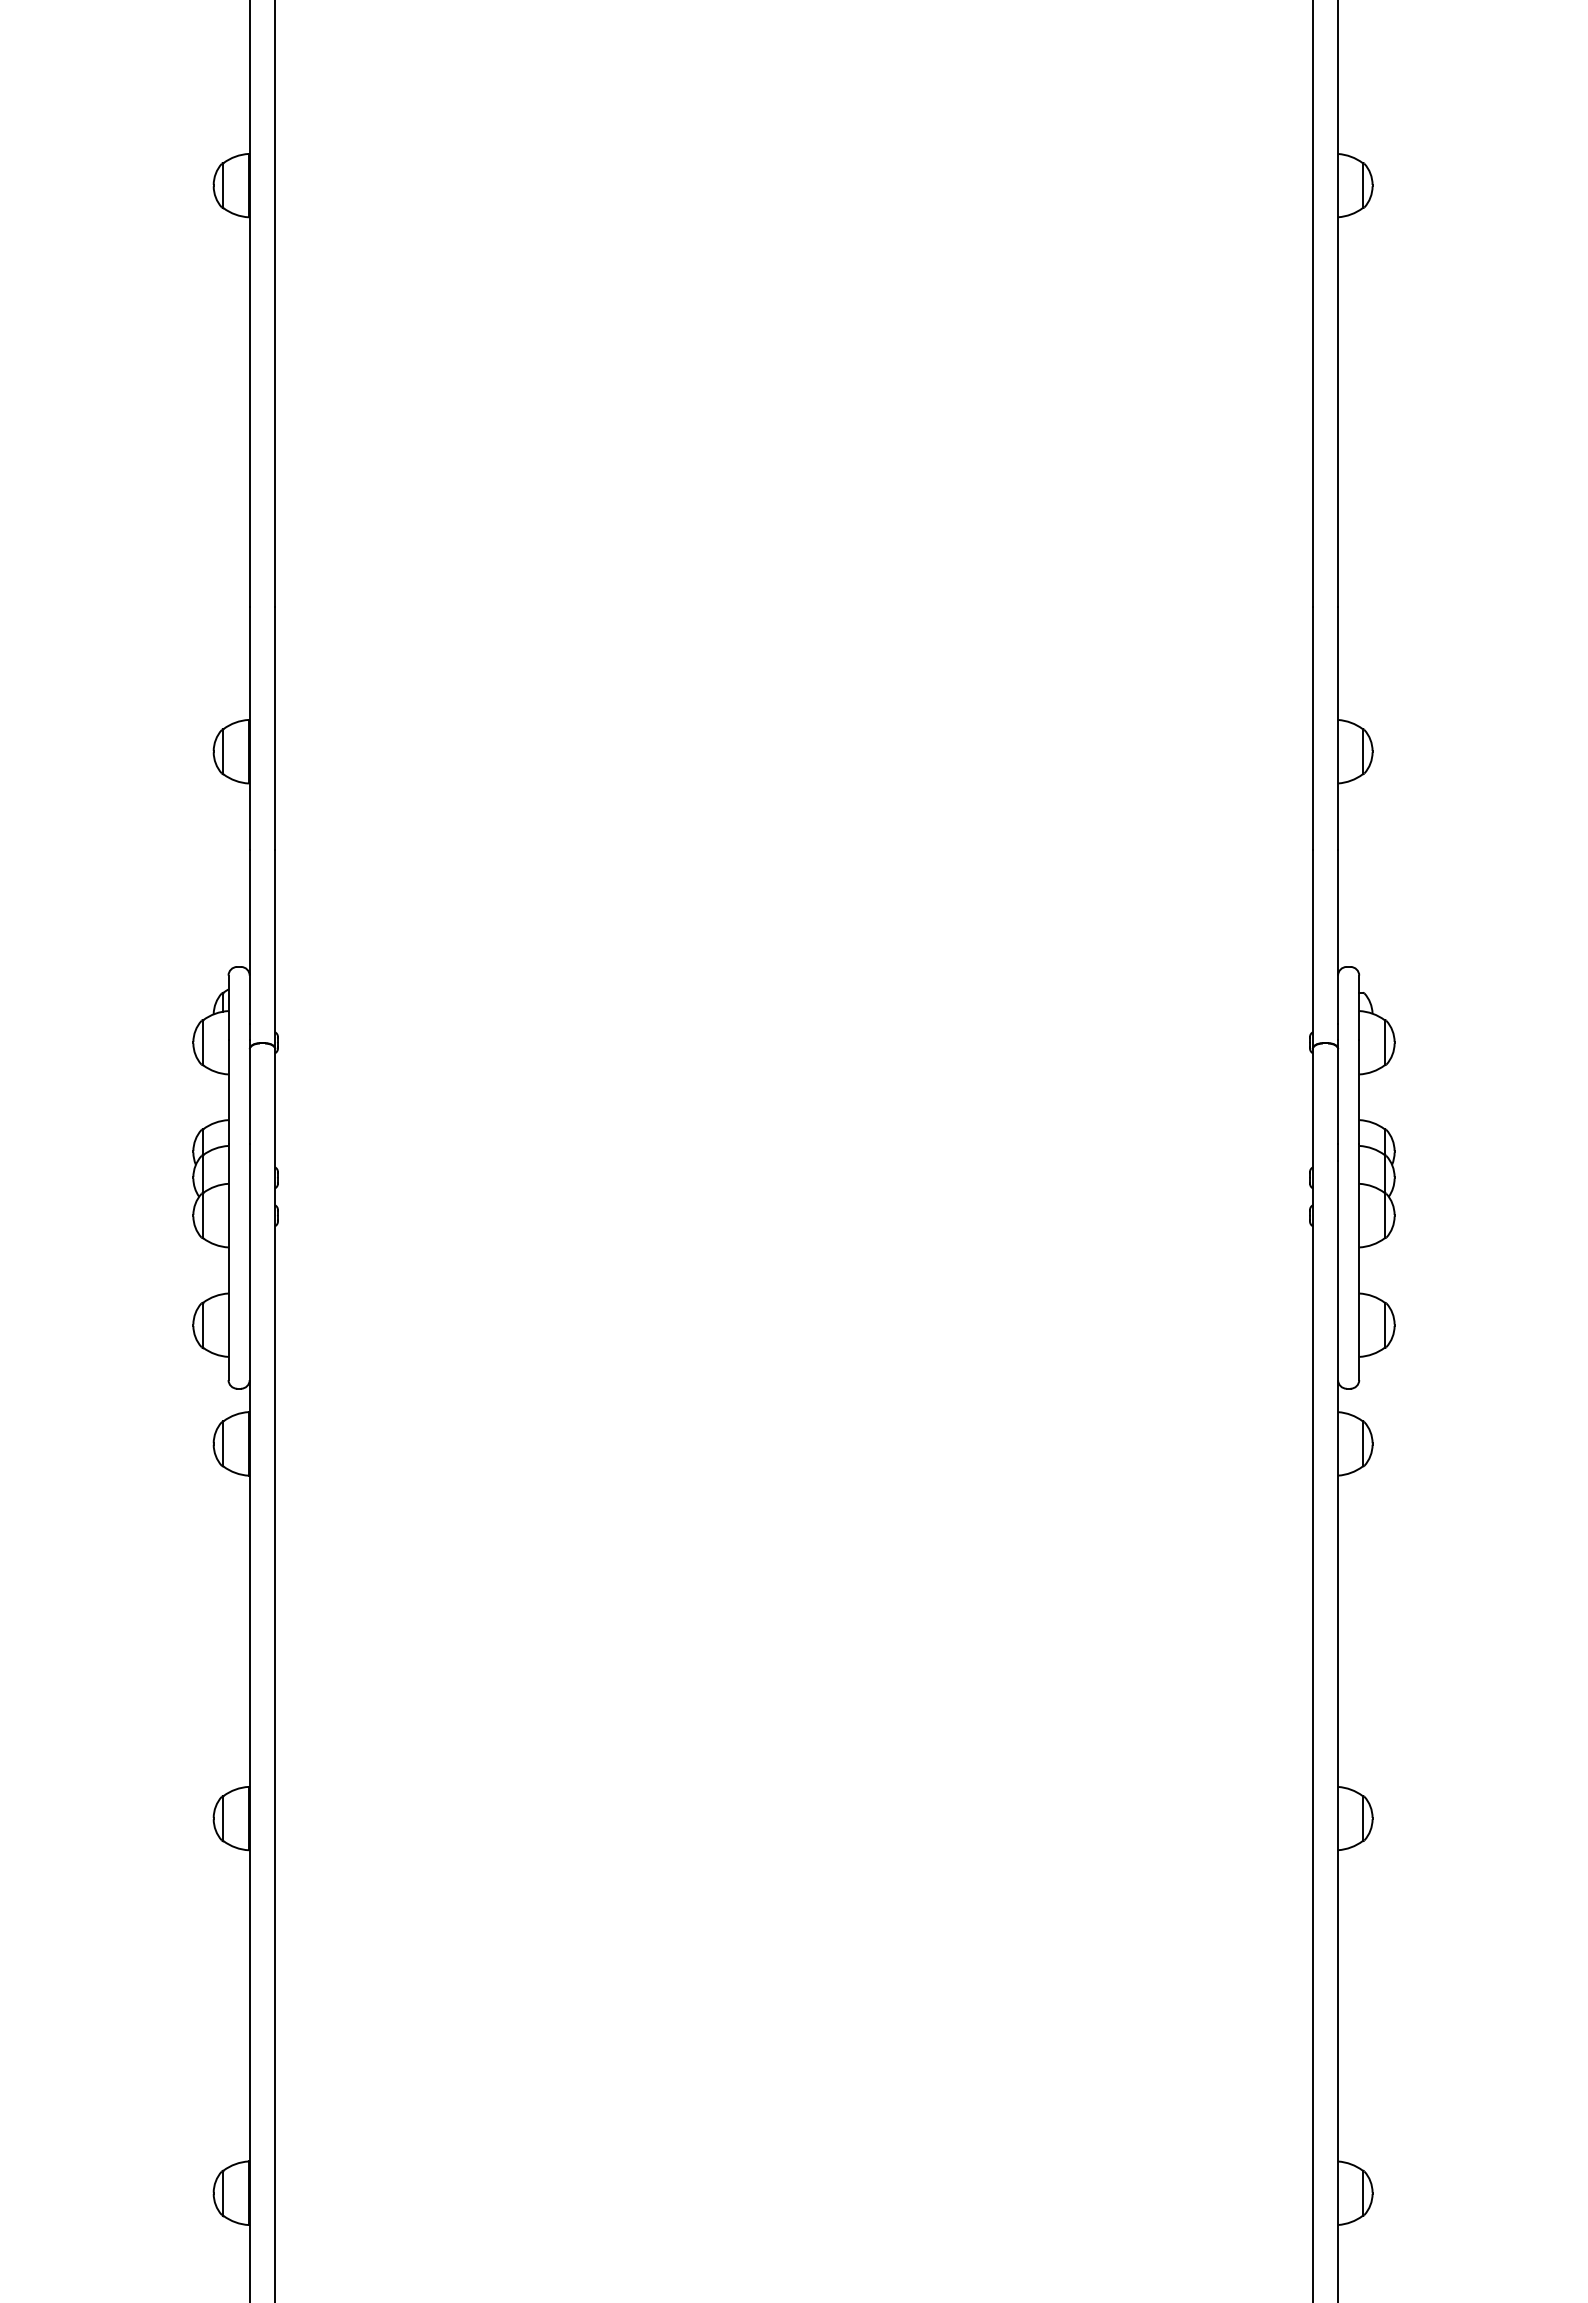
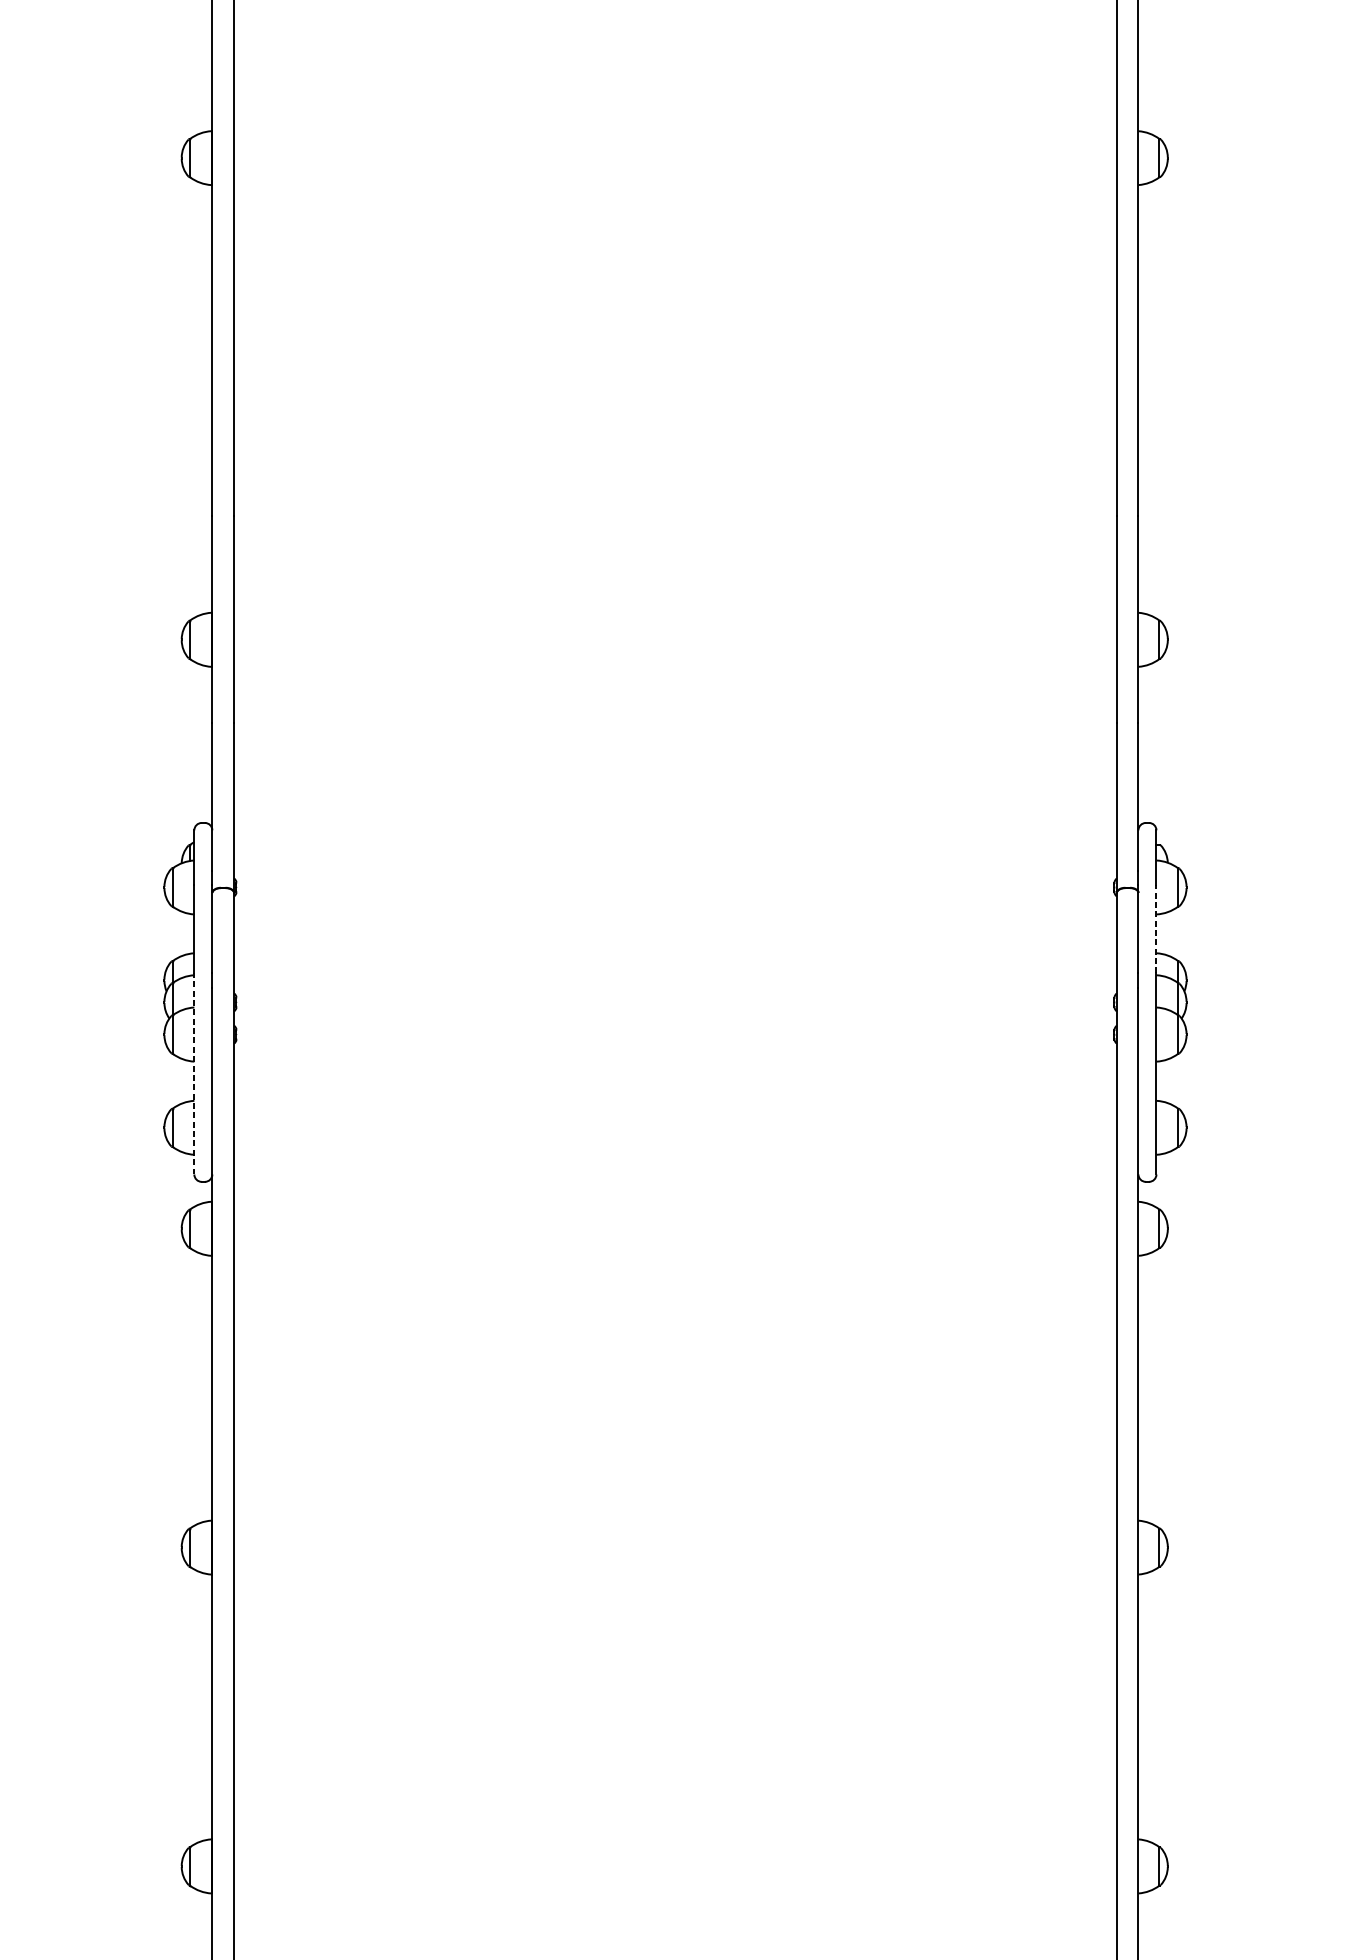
line: (1359, 1091) -> (1156, 928), solid -> dashed
line: (228, 1261) -> (194, 1073), solid -> dashed

